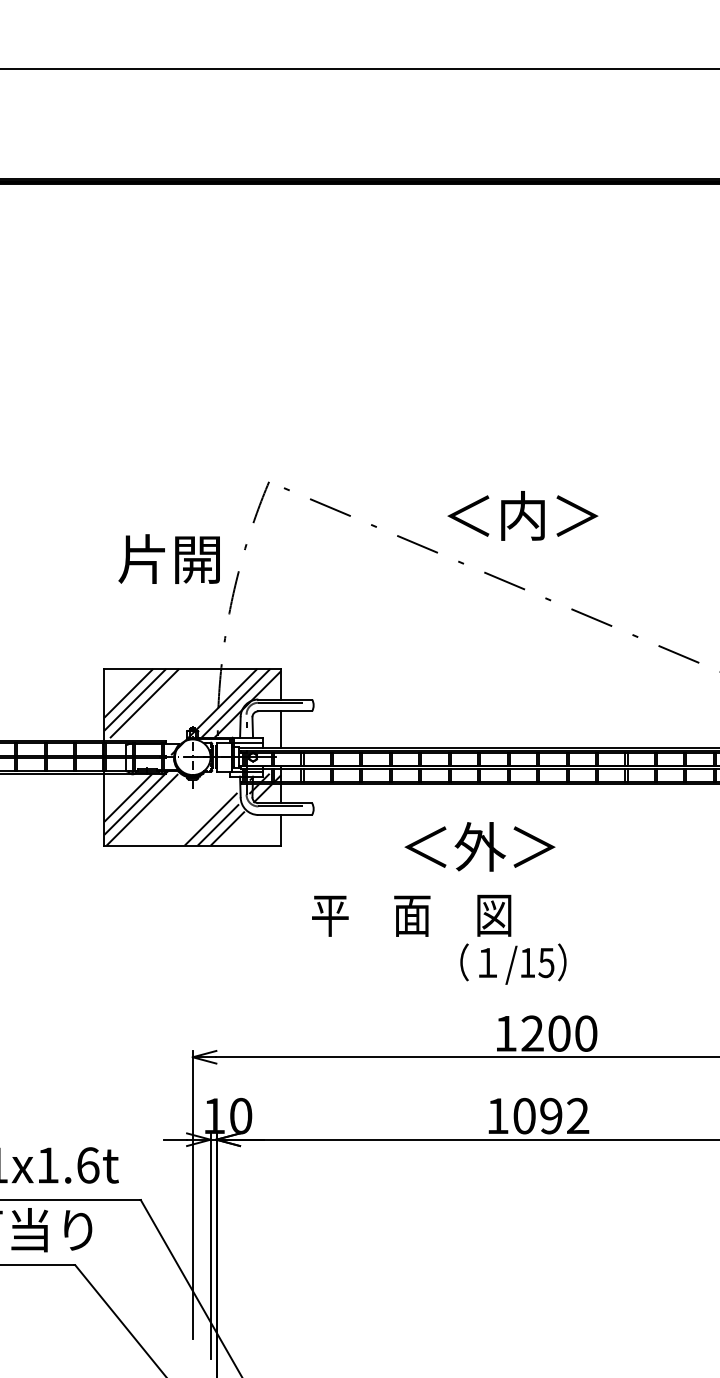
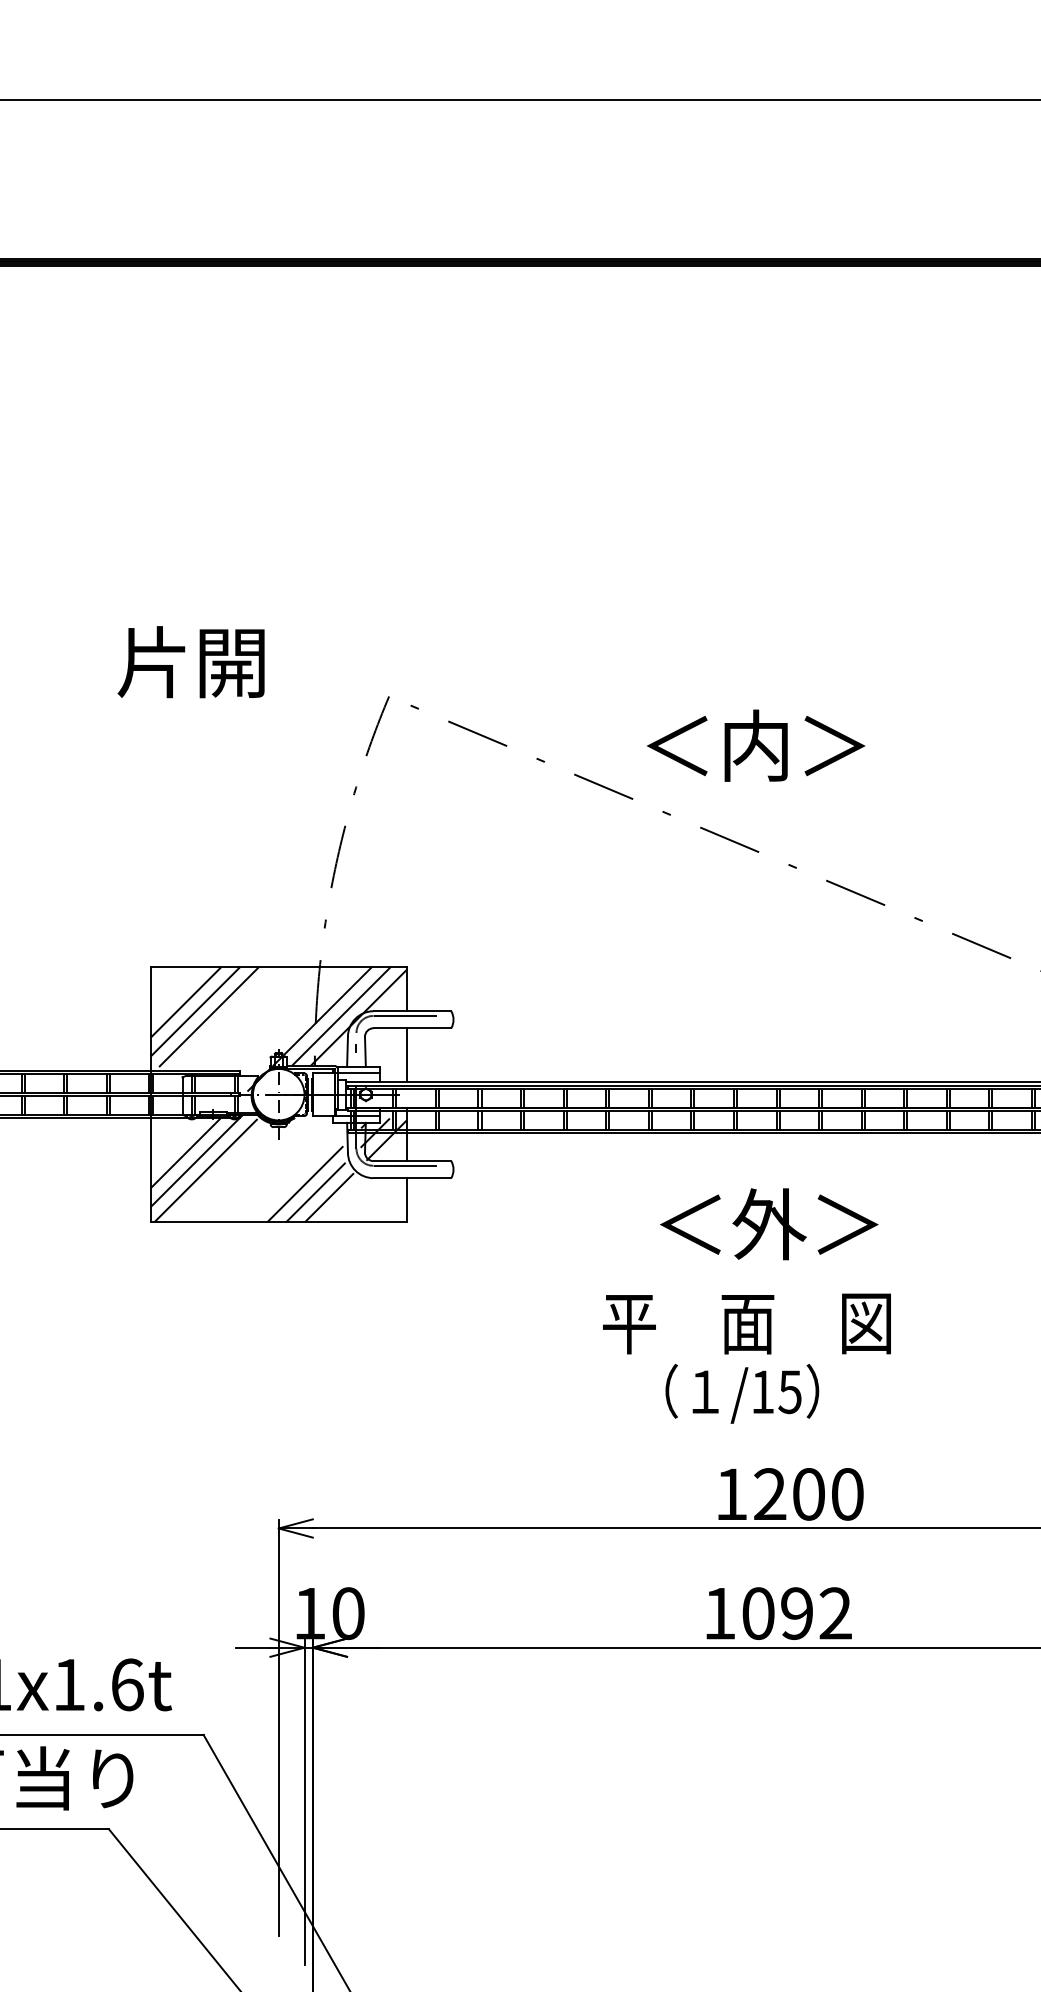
text: (168, 558) -> (190, 661), moved
text: (479, 846) -> (768, 1223), moved
text: (411, 915) -> (746, 1323), moved

